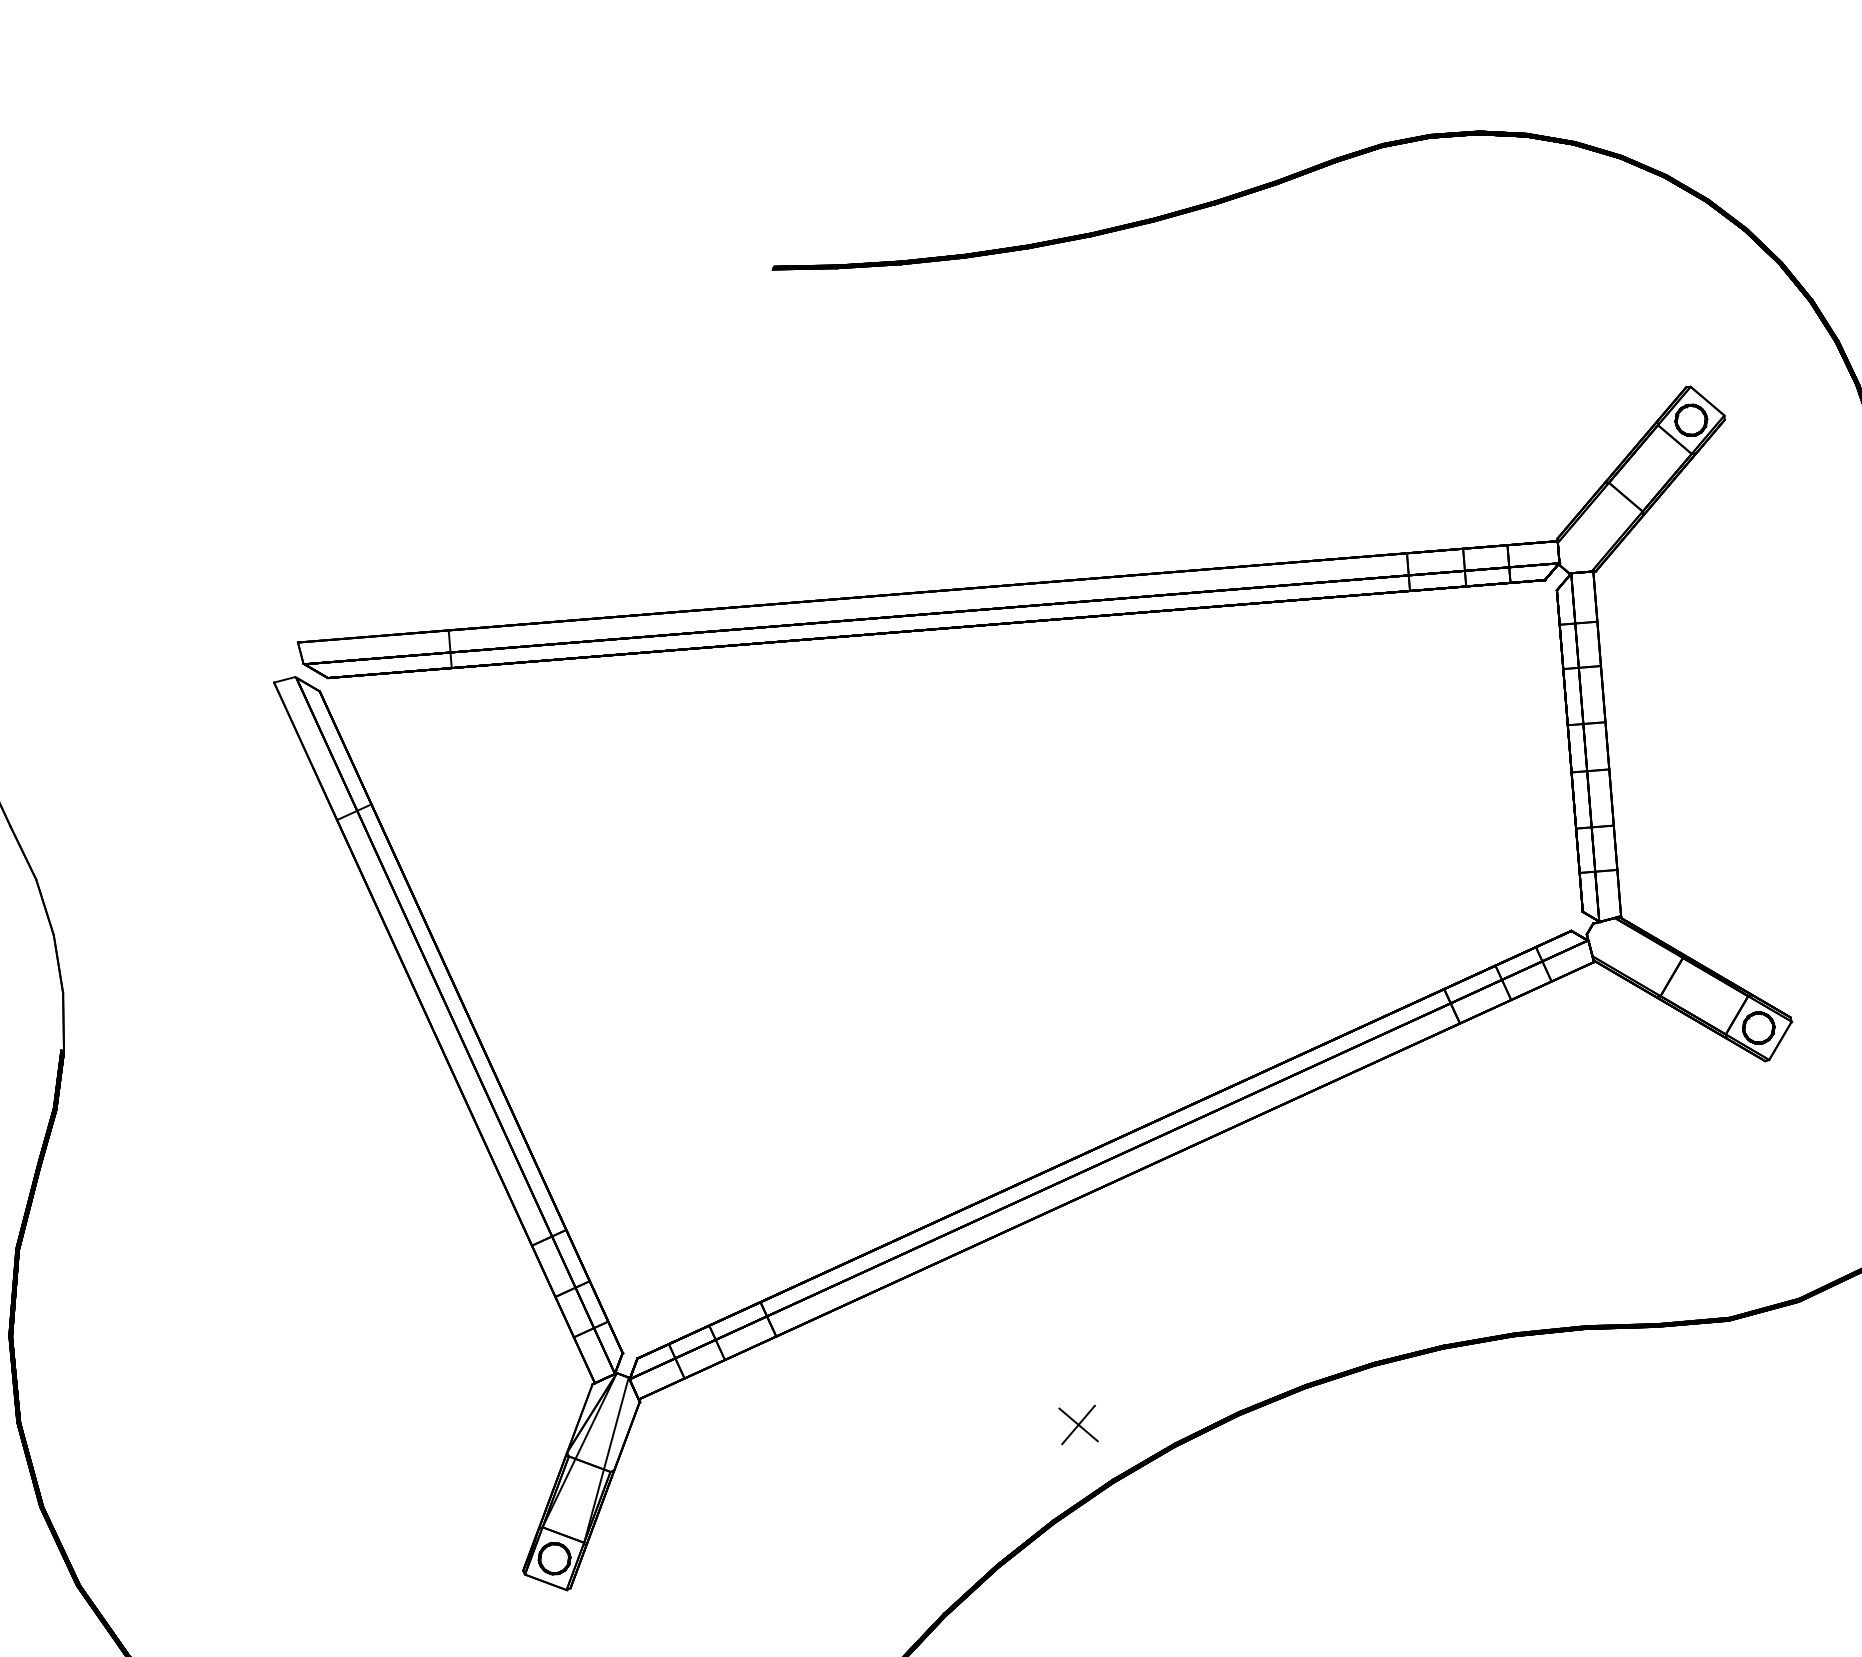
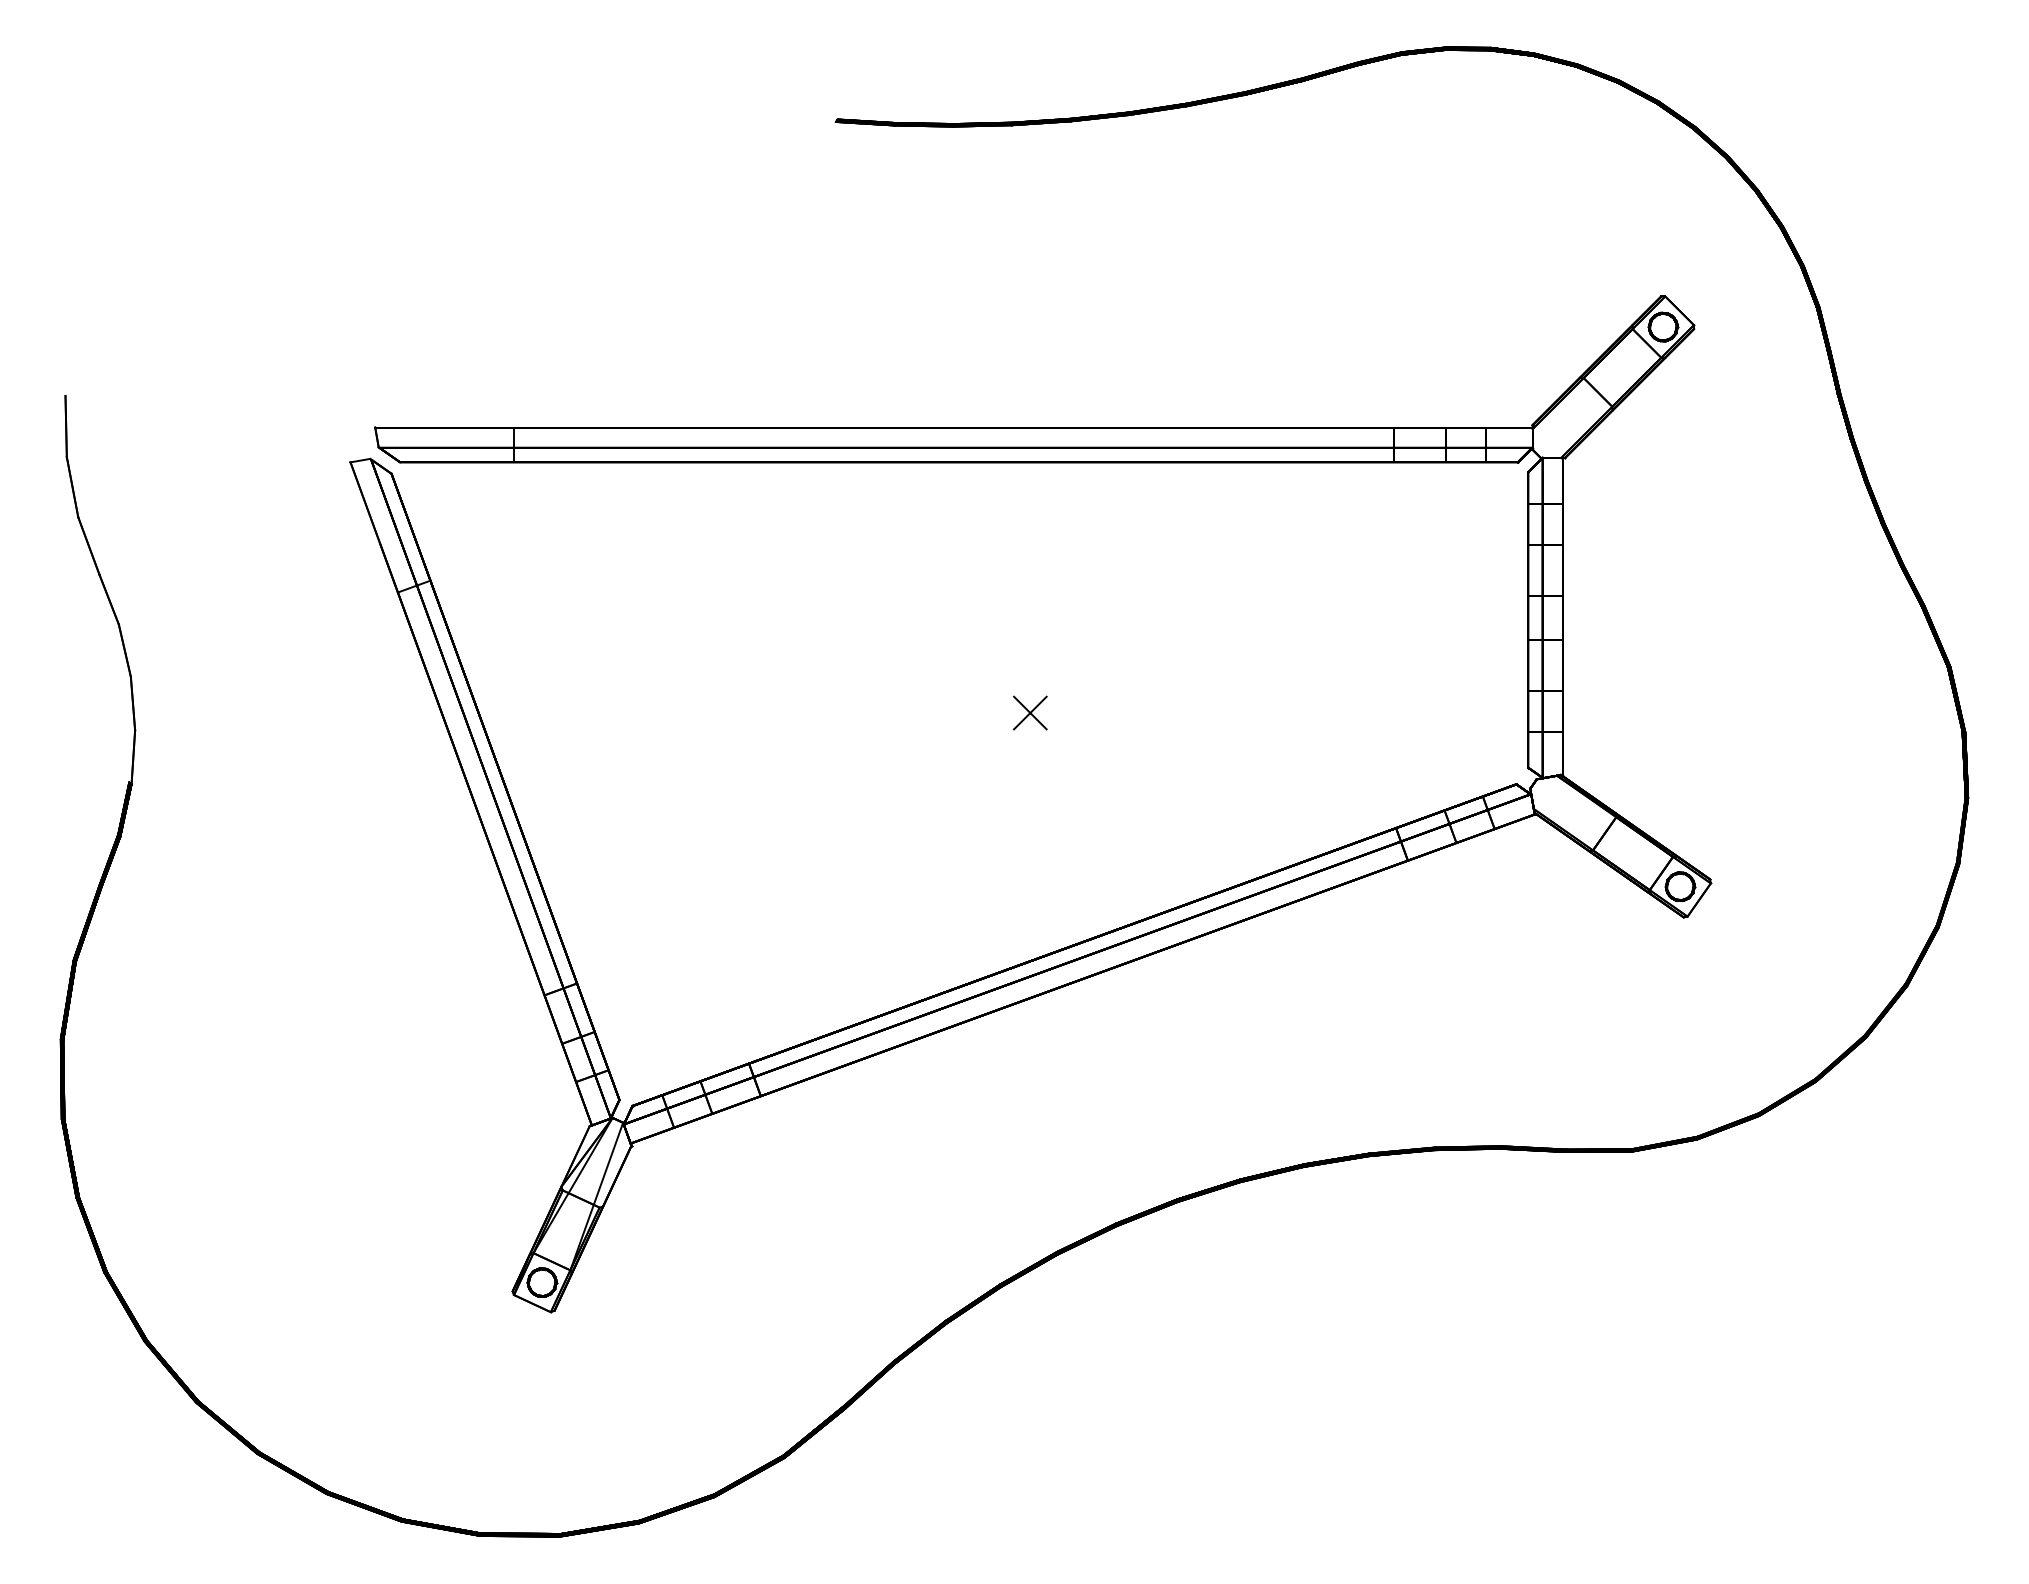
part: (1078, 1424) -> (1030, 712), moved

